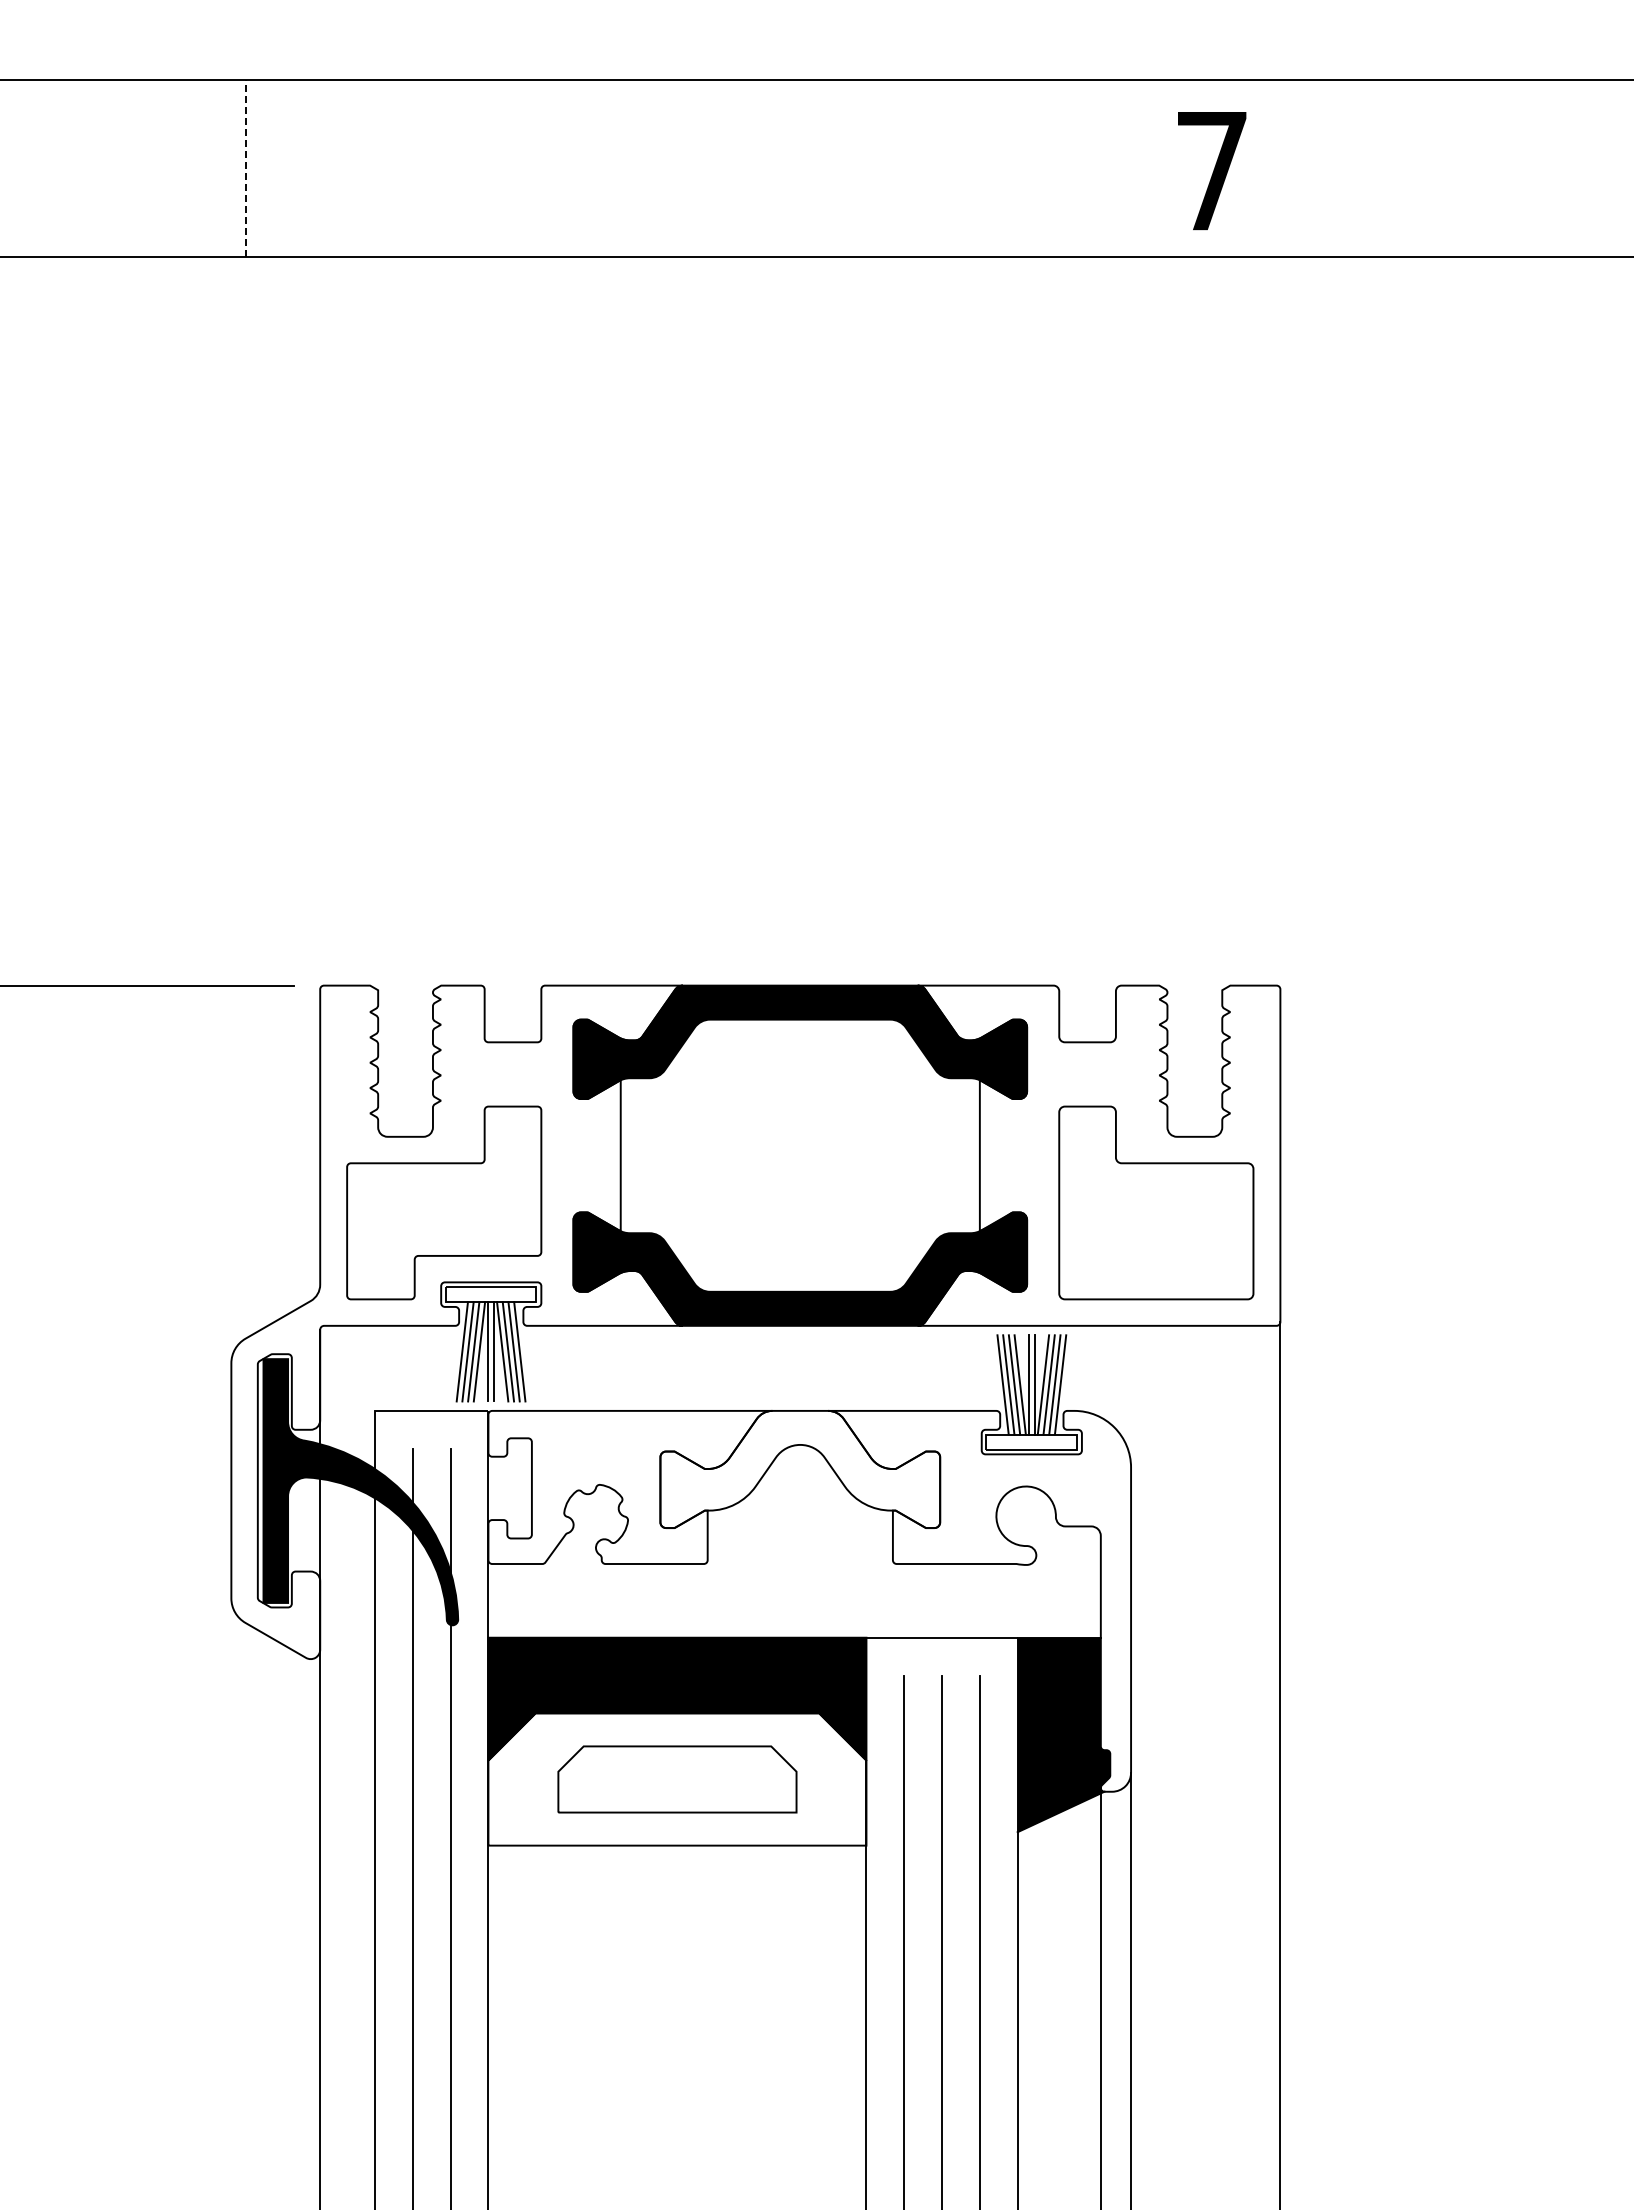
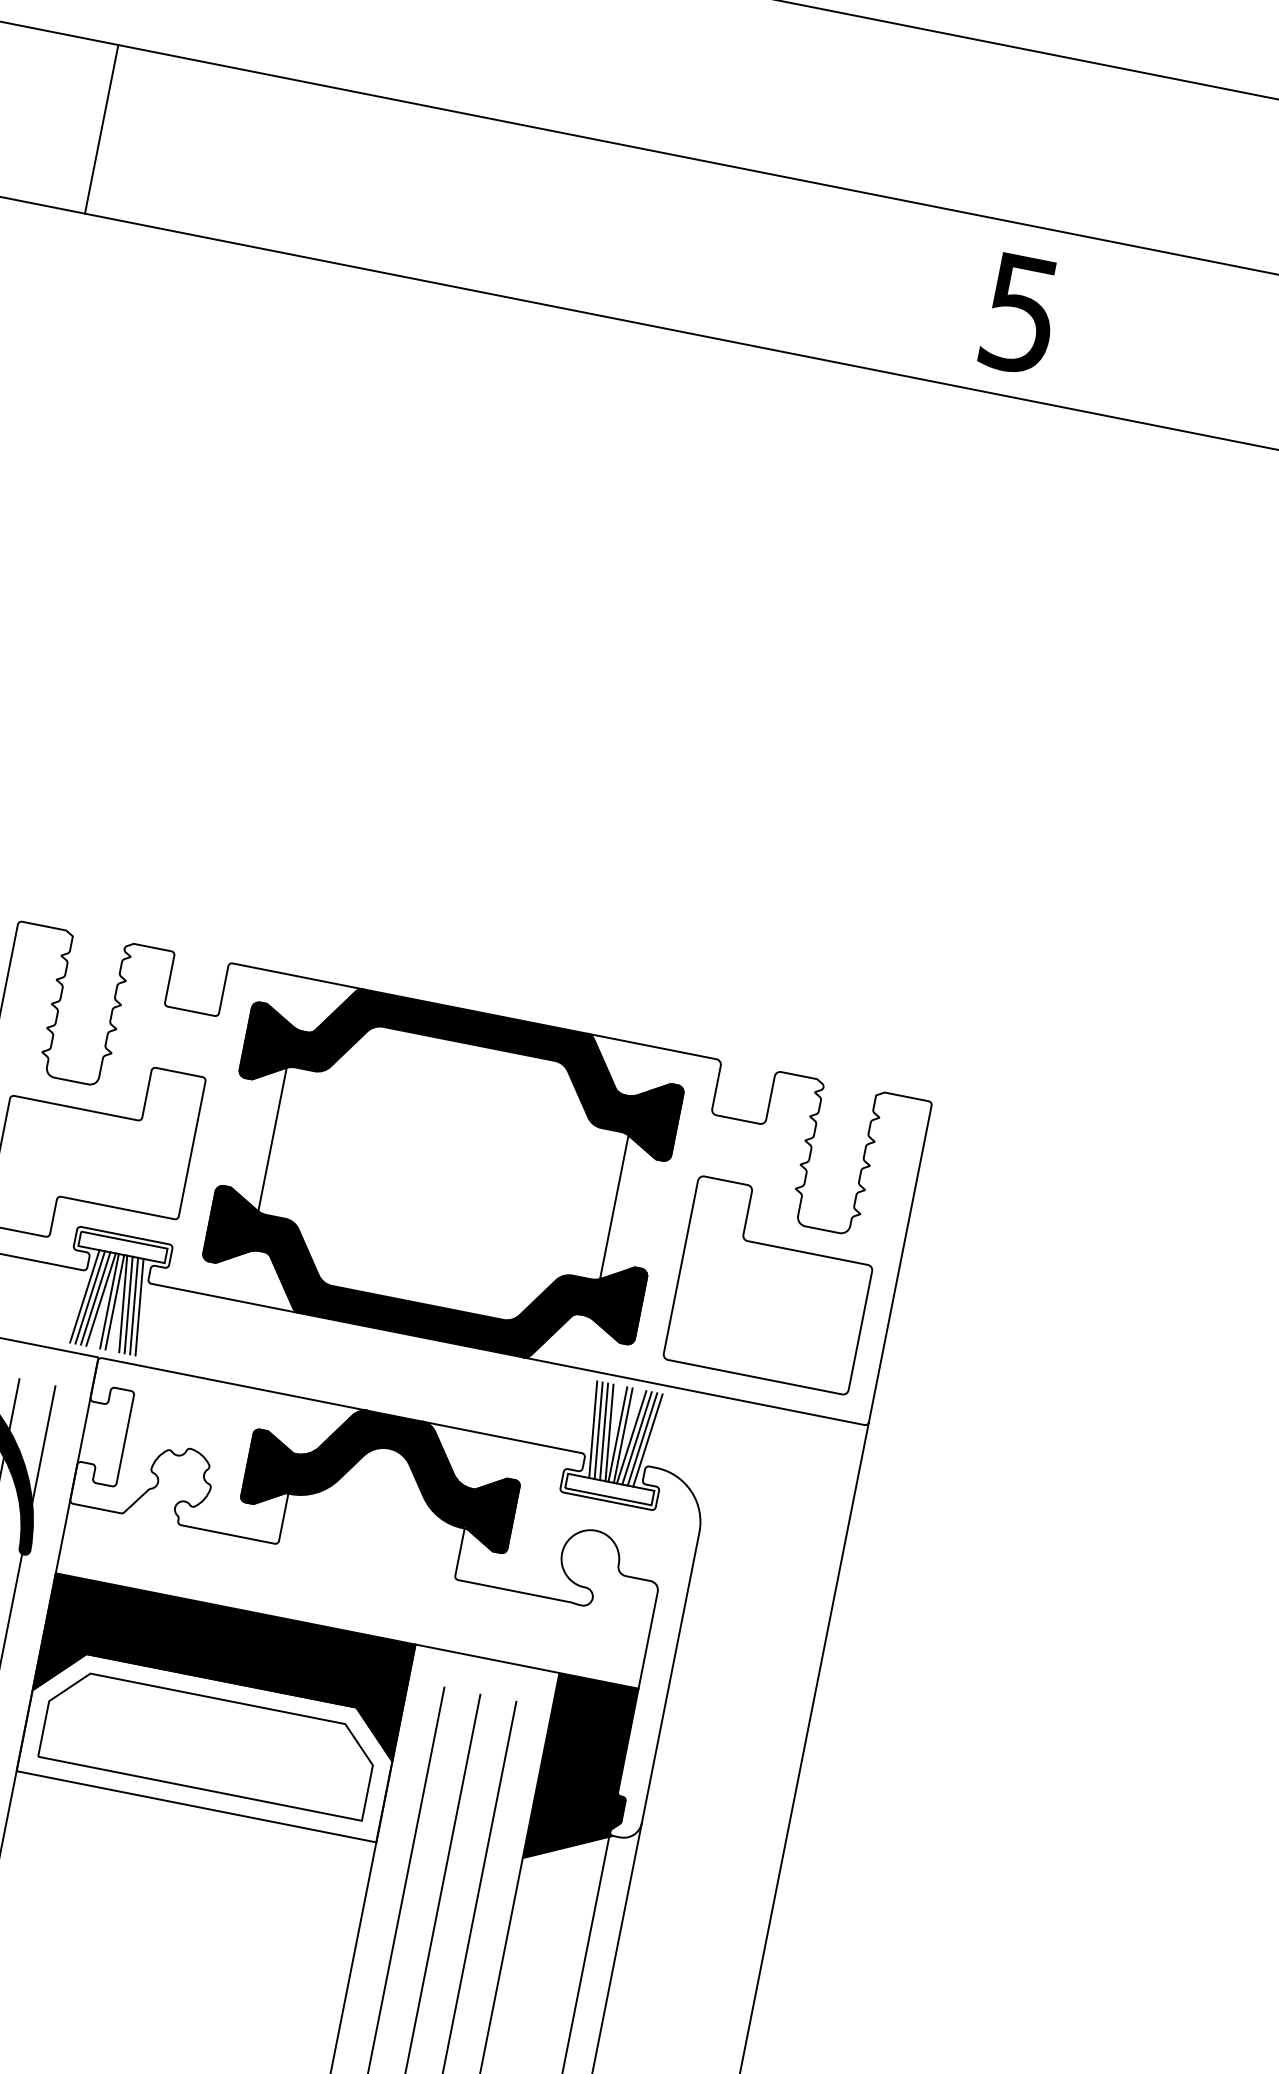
line: (245, 168) -> (101, 129), dashed -> solid
text: (1211, 172) -> (1019, 315), 7 -> 5
fill: (800, 1469) -> (384, 1472), added
part: (677, 1779) -> (209, 1743), size x1.43

